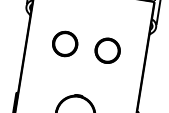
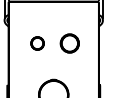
circle: (65, 43) -> (37, 43), size x0.7

